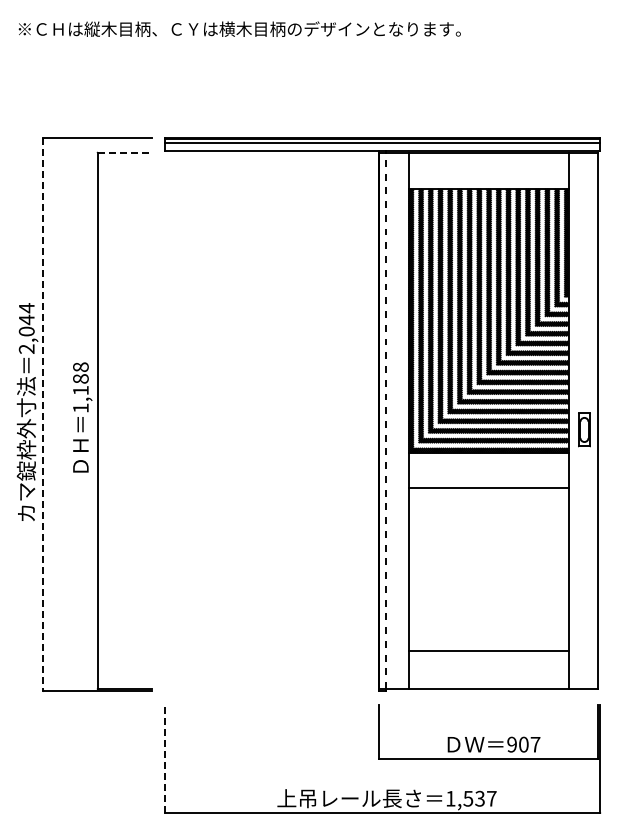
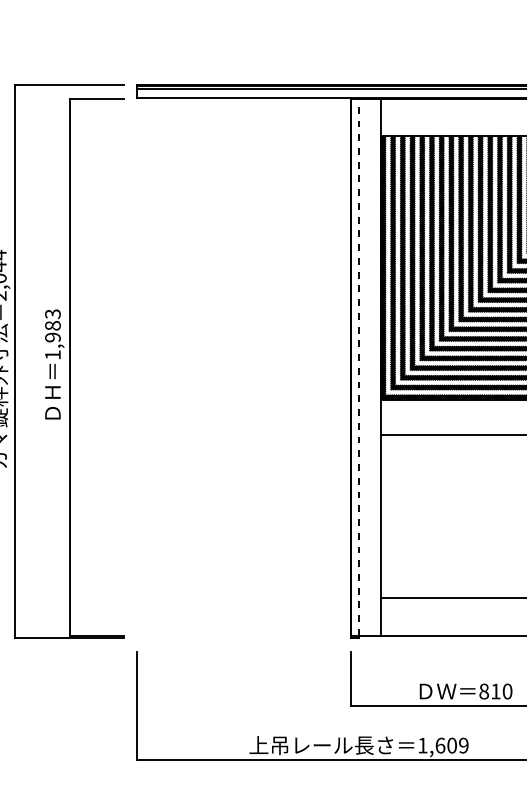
line: (125, 152) -> (97, 99), dashed -> solid
text: (80, 378) -> (52, 325), 1,188 -> 1,983
line: (43, 415) -> (15, 362), dashed -> solid
text: (523, 744) -> (495, 691), 907 -> 810
line: (165, 758) -> (137, 705), dashed -> solid
text: (479, 798) -> (451, 745), 1,537 -> 1,609

